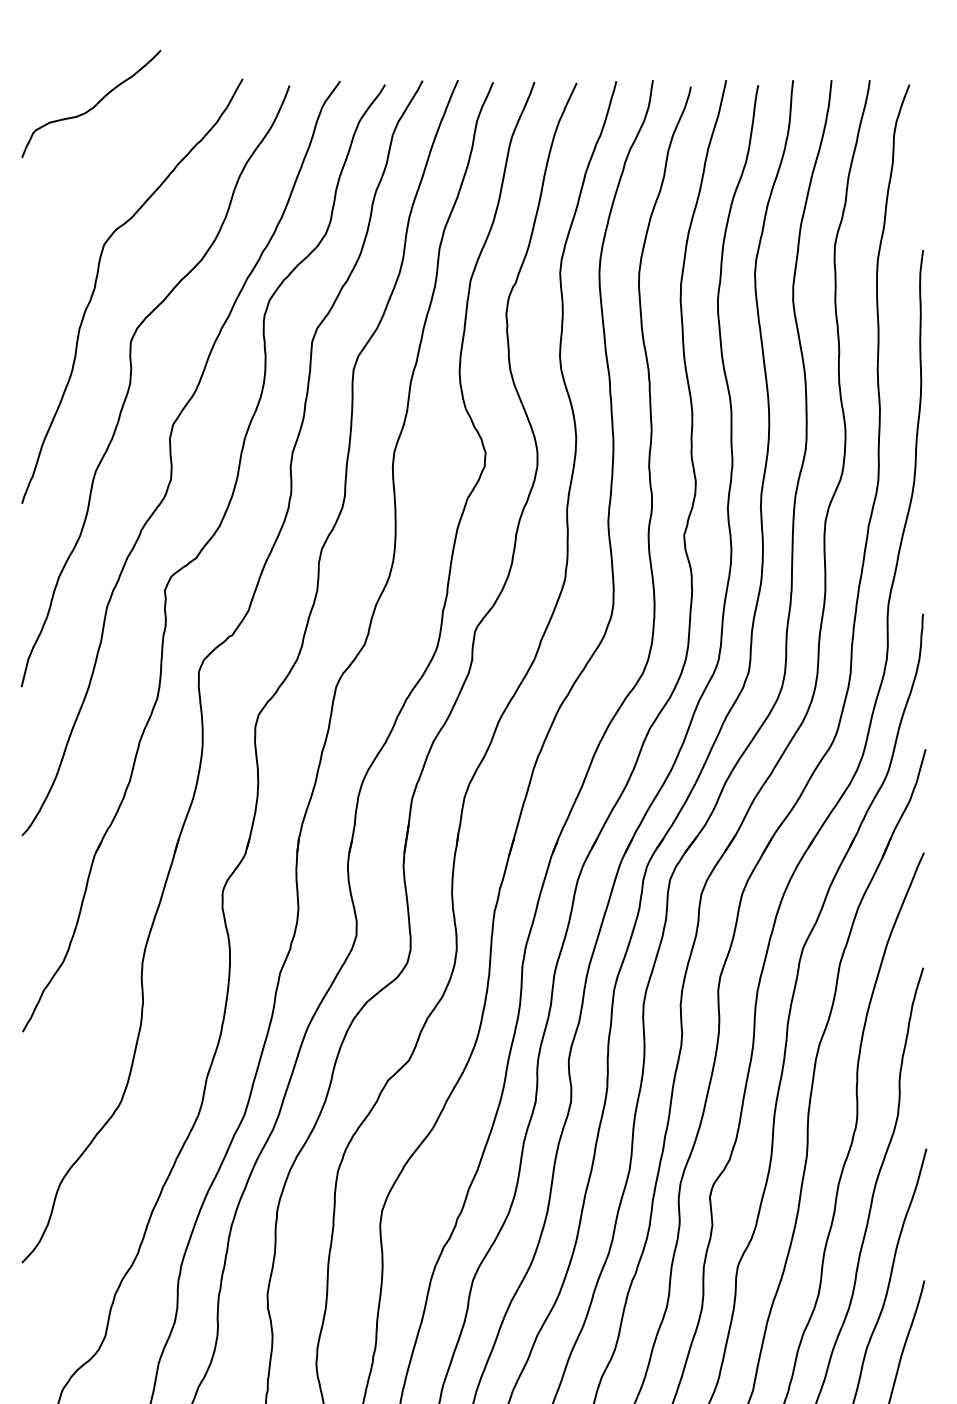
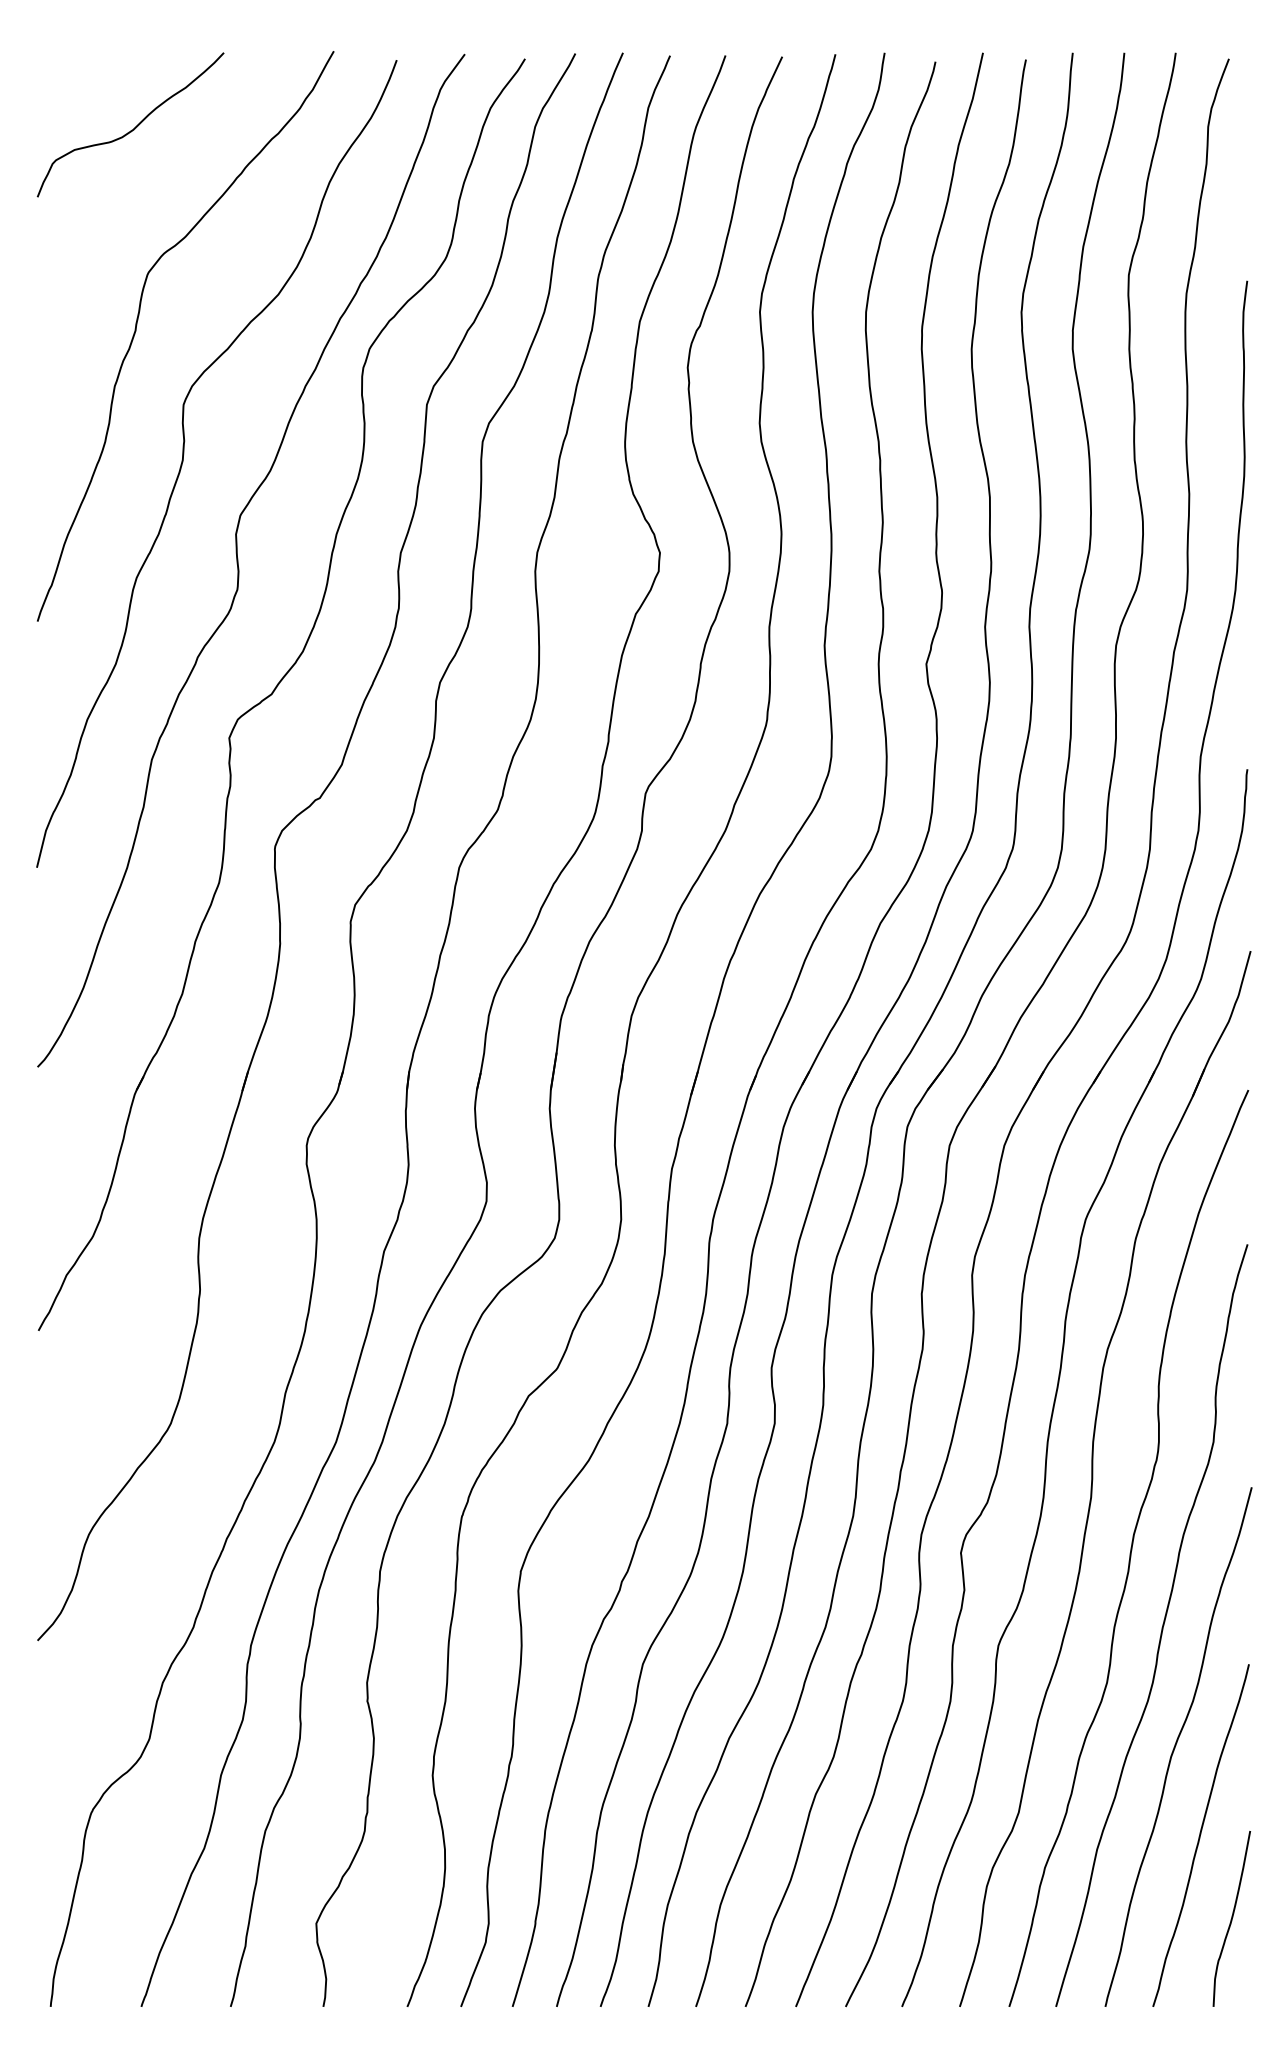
curve: (94, 105) -> (134, 127), moved

